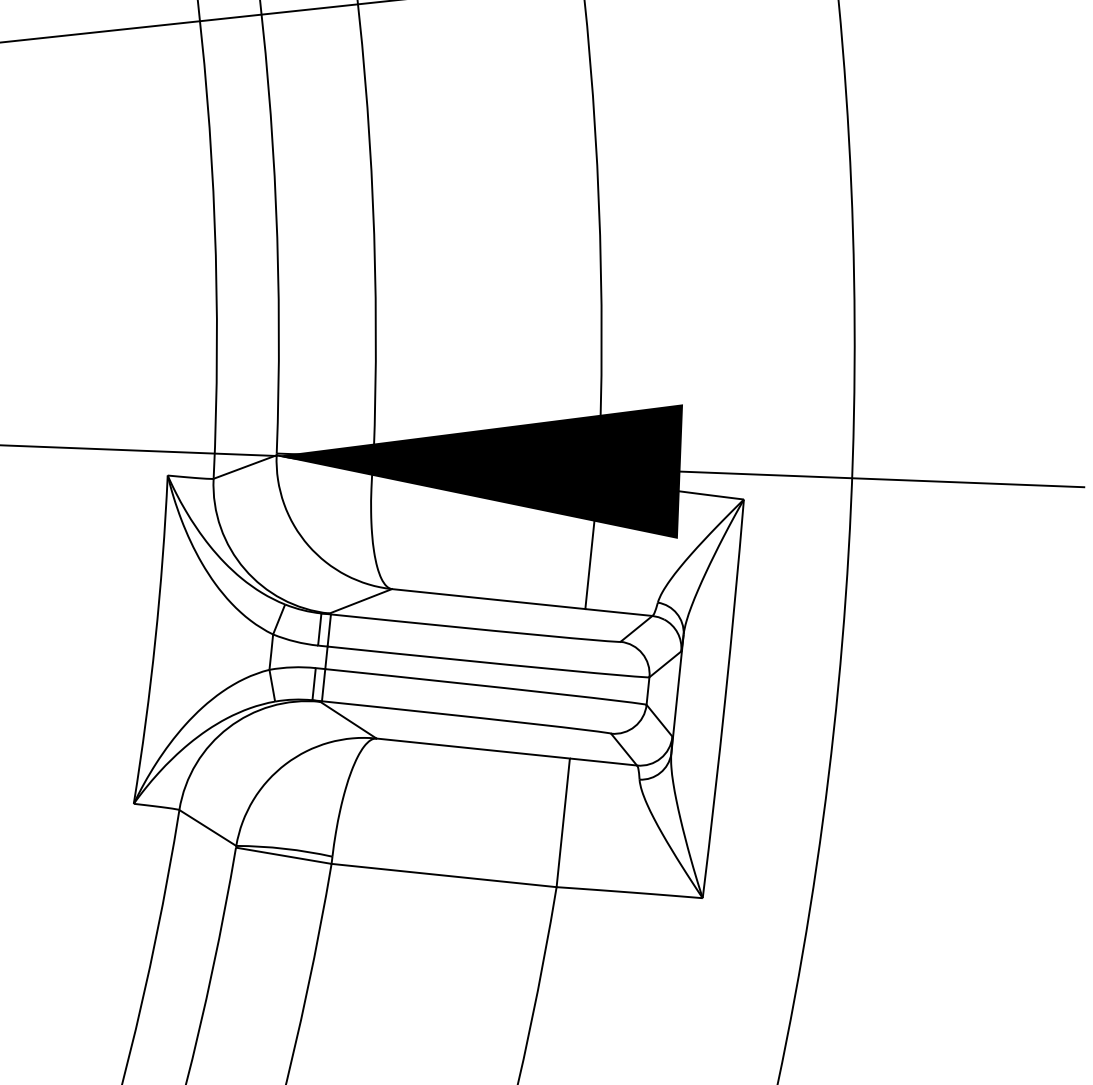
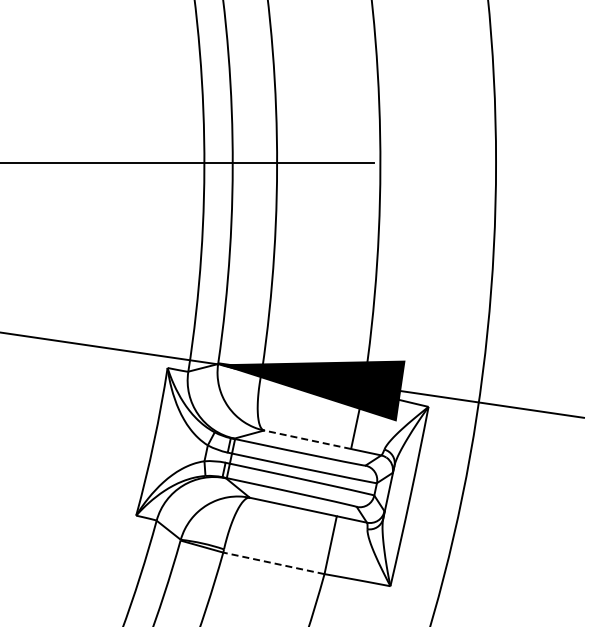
line: (488, 598) -> (307, 439), solid -> dashed
line: (443, 875) -> (273, 563), solid -> dashed

